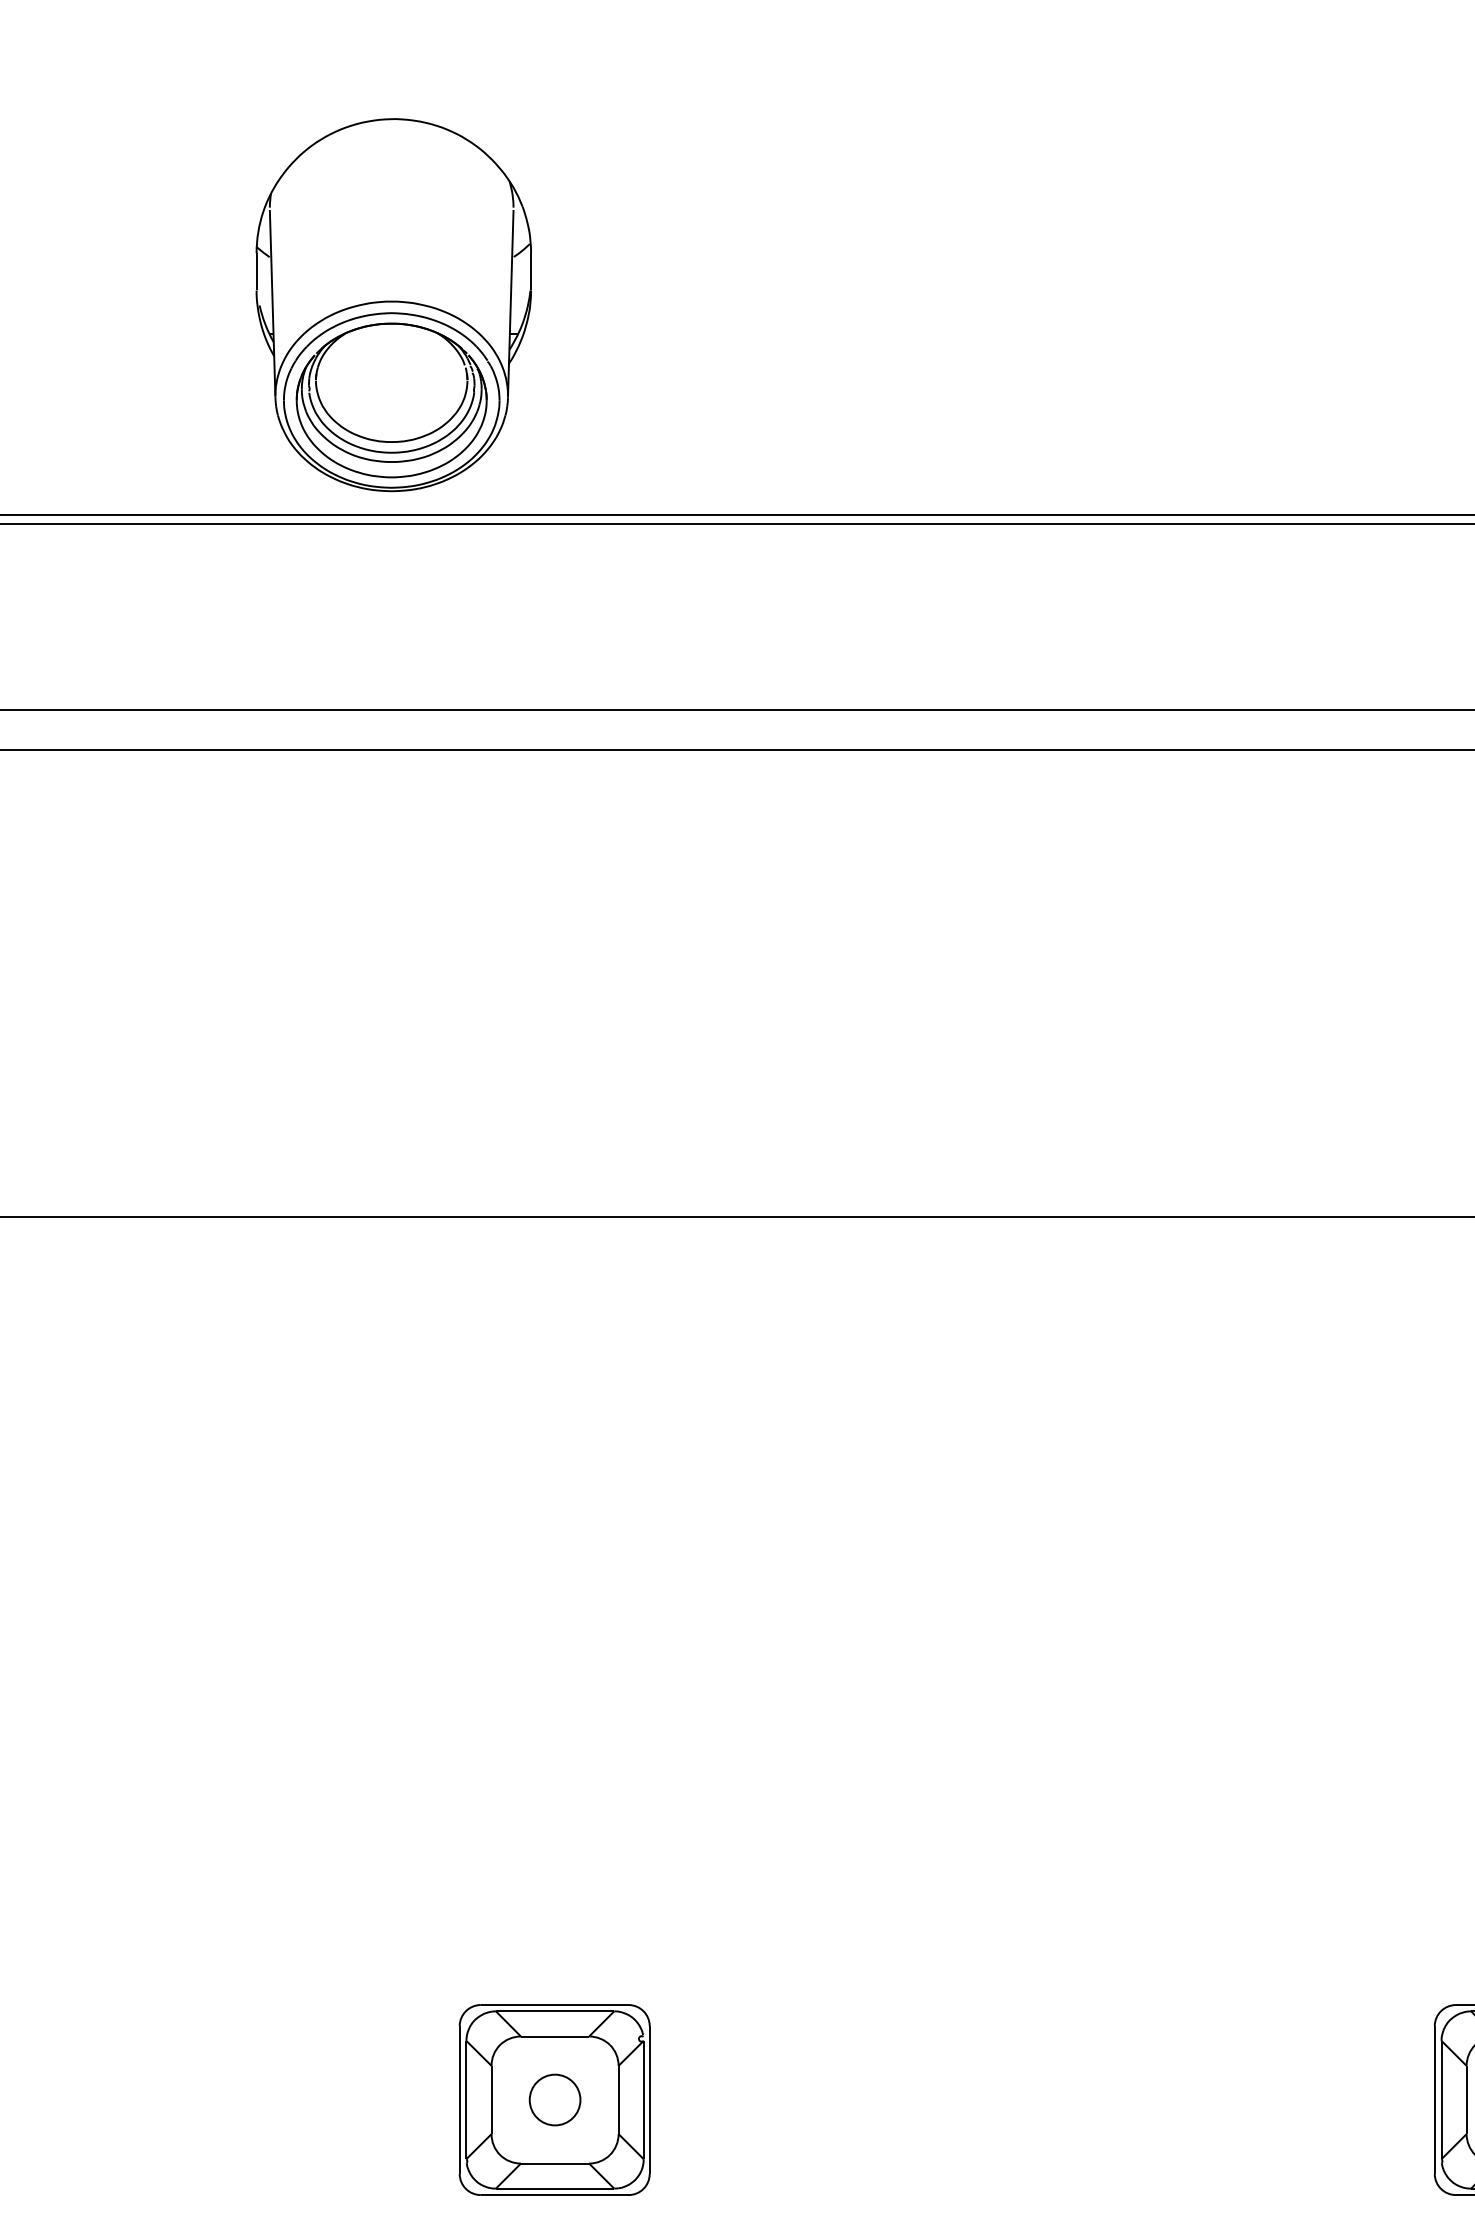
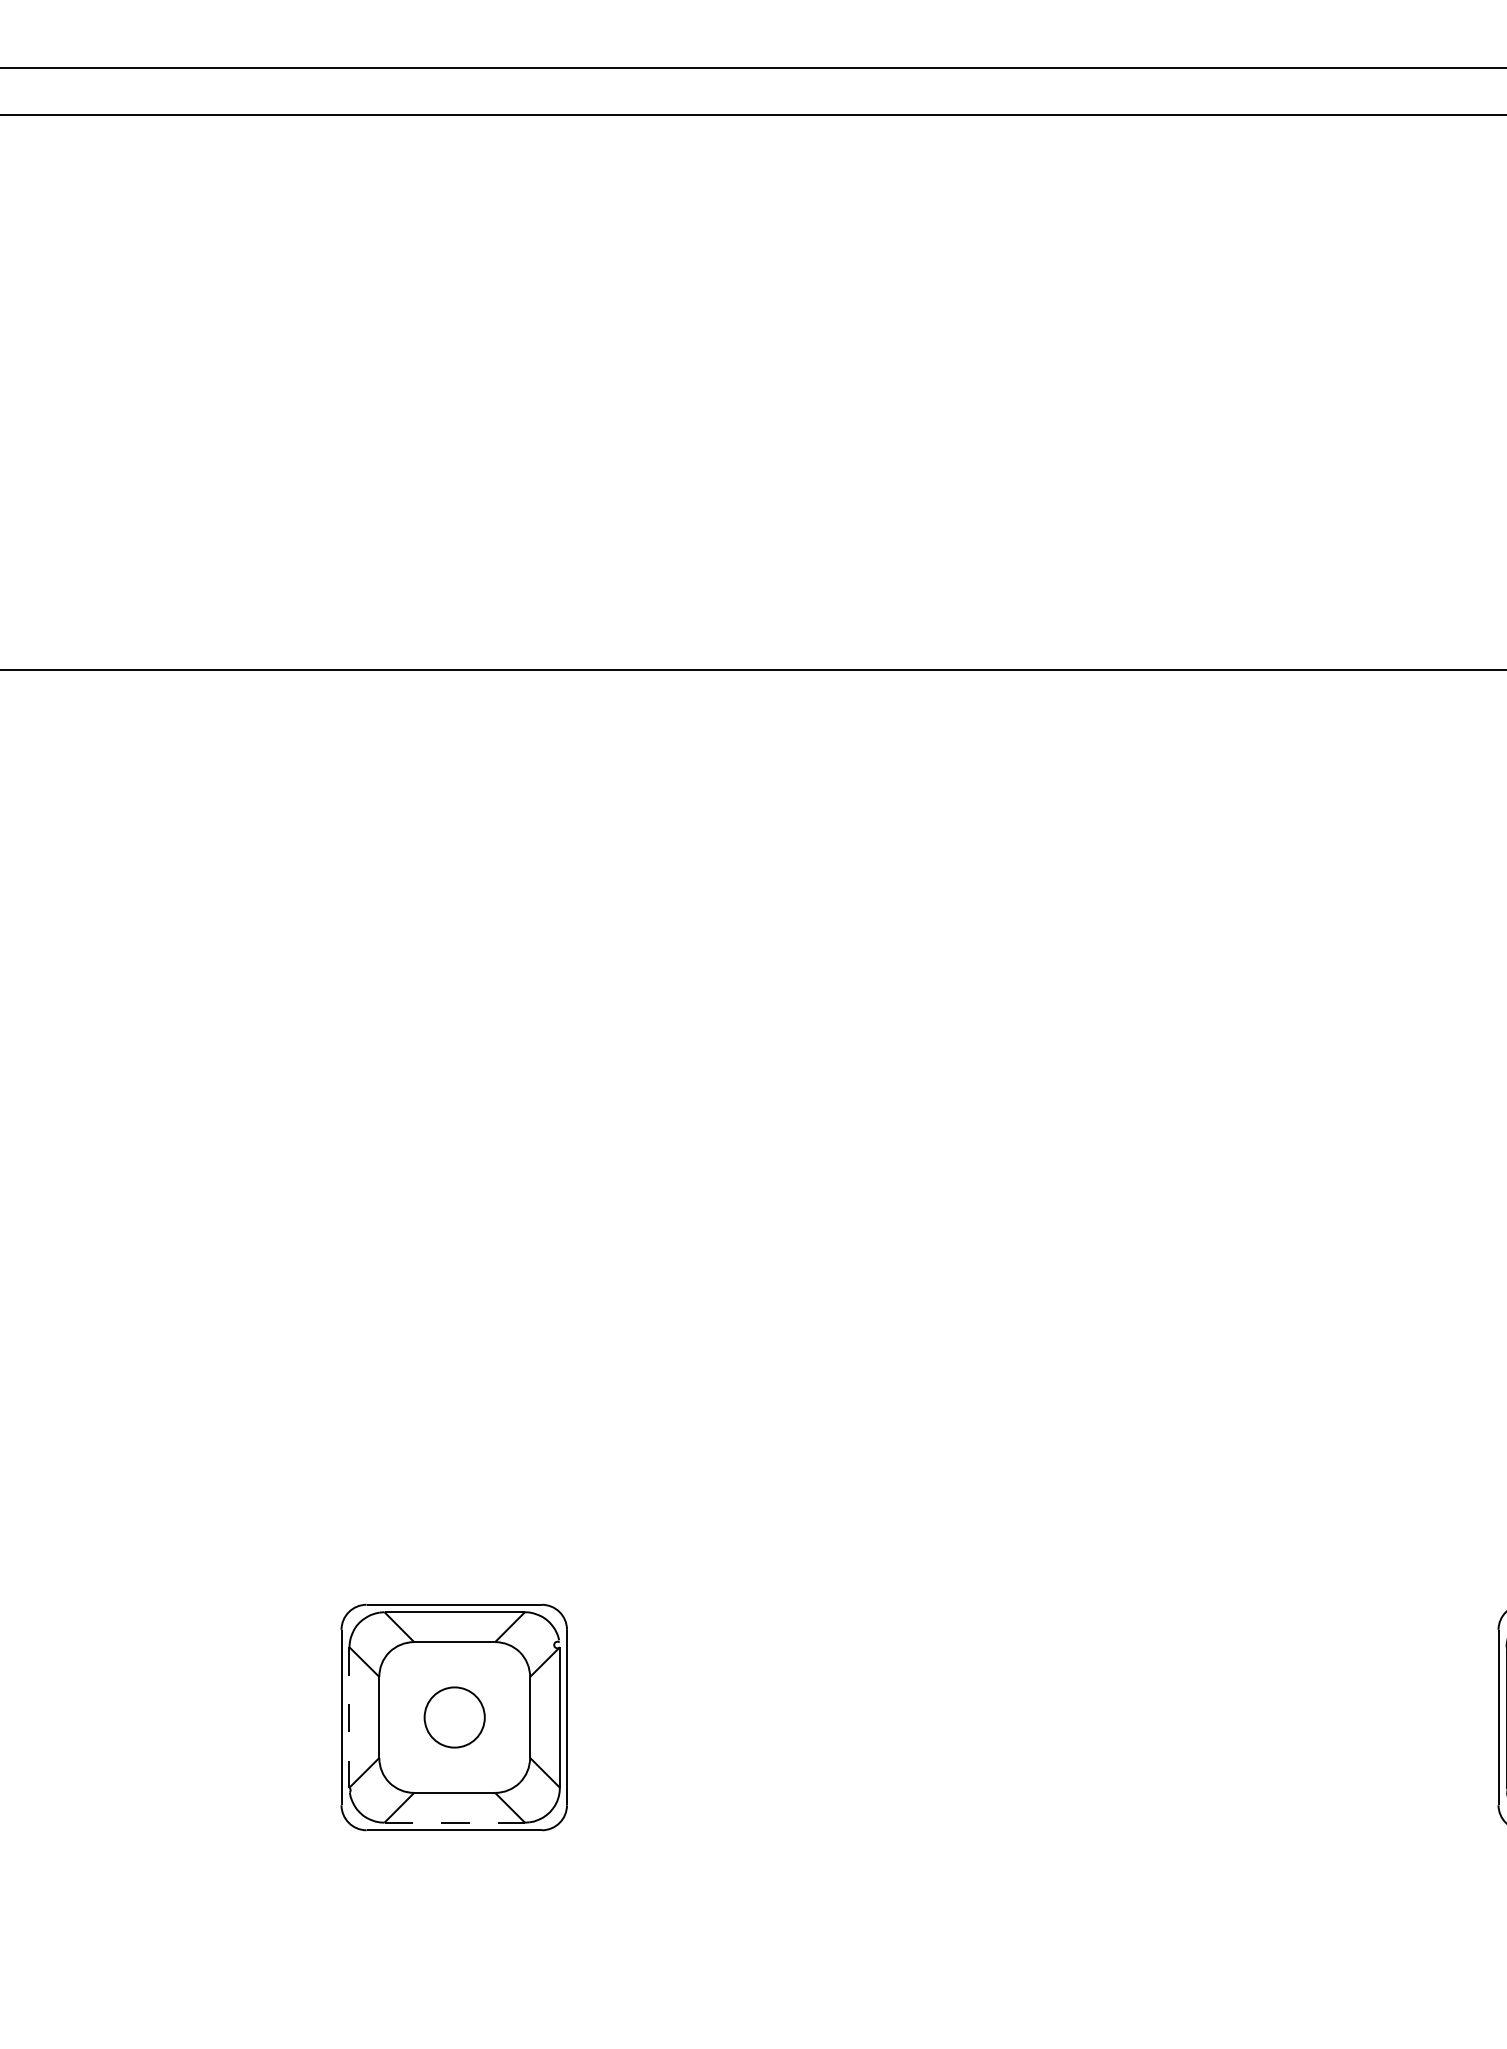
line: (466, 2100) -> (349, 1718), solid -> dashed
line: (555, 2188) -> (455, 1822), solid -> dashed

